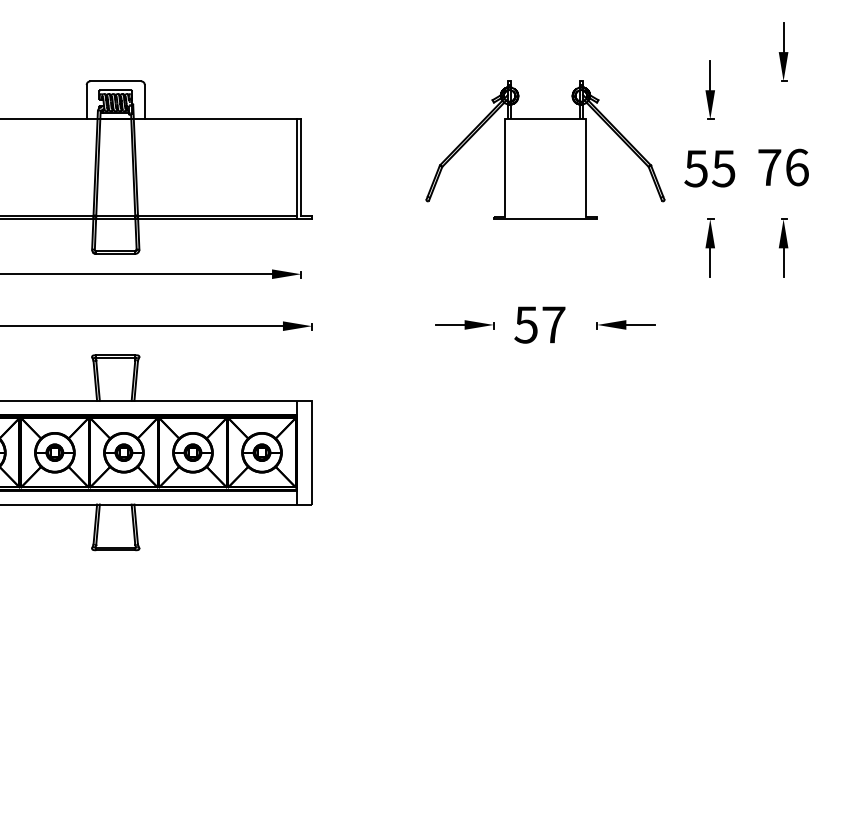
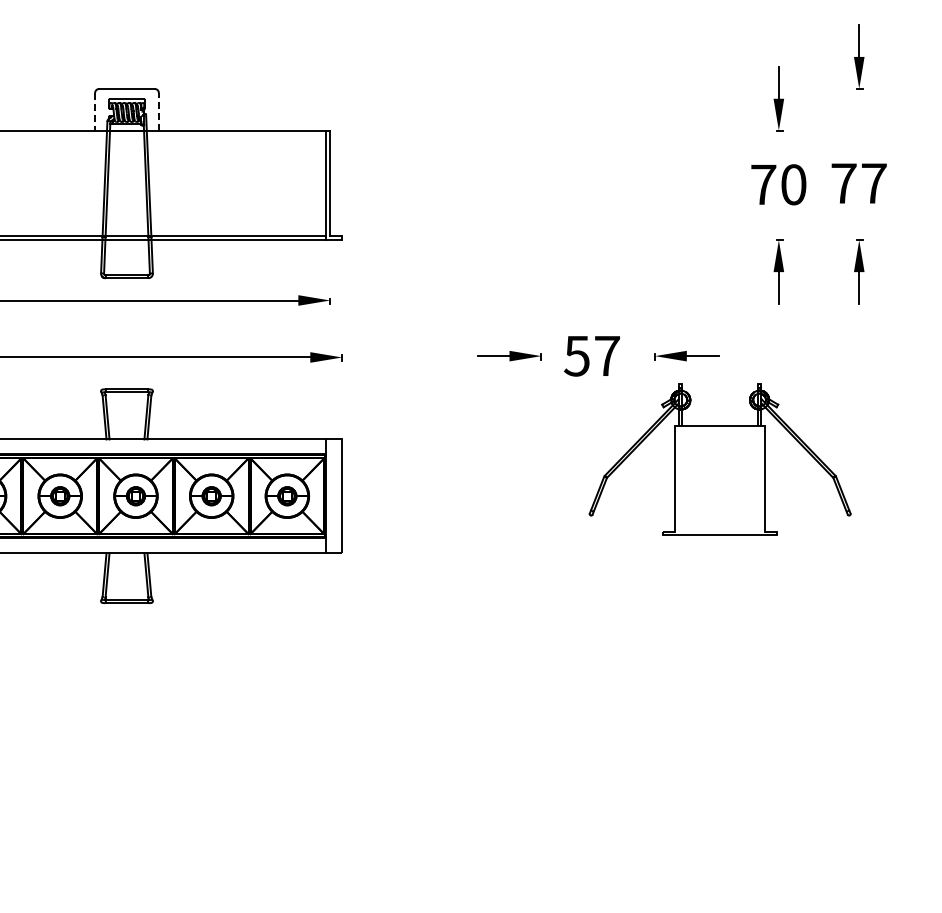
line: (87, 101) -> (95, 111), solid -> dashed
line: (144, 101) -> (158, 111), solid -> dashed
part: (544, 150) -> (719, 459), moved
text: (797, 167) -> (874, 183), 76 -> 77
text: (709, 168) -> (778, 184), 55 -> 70

